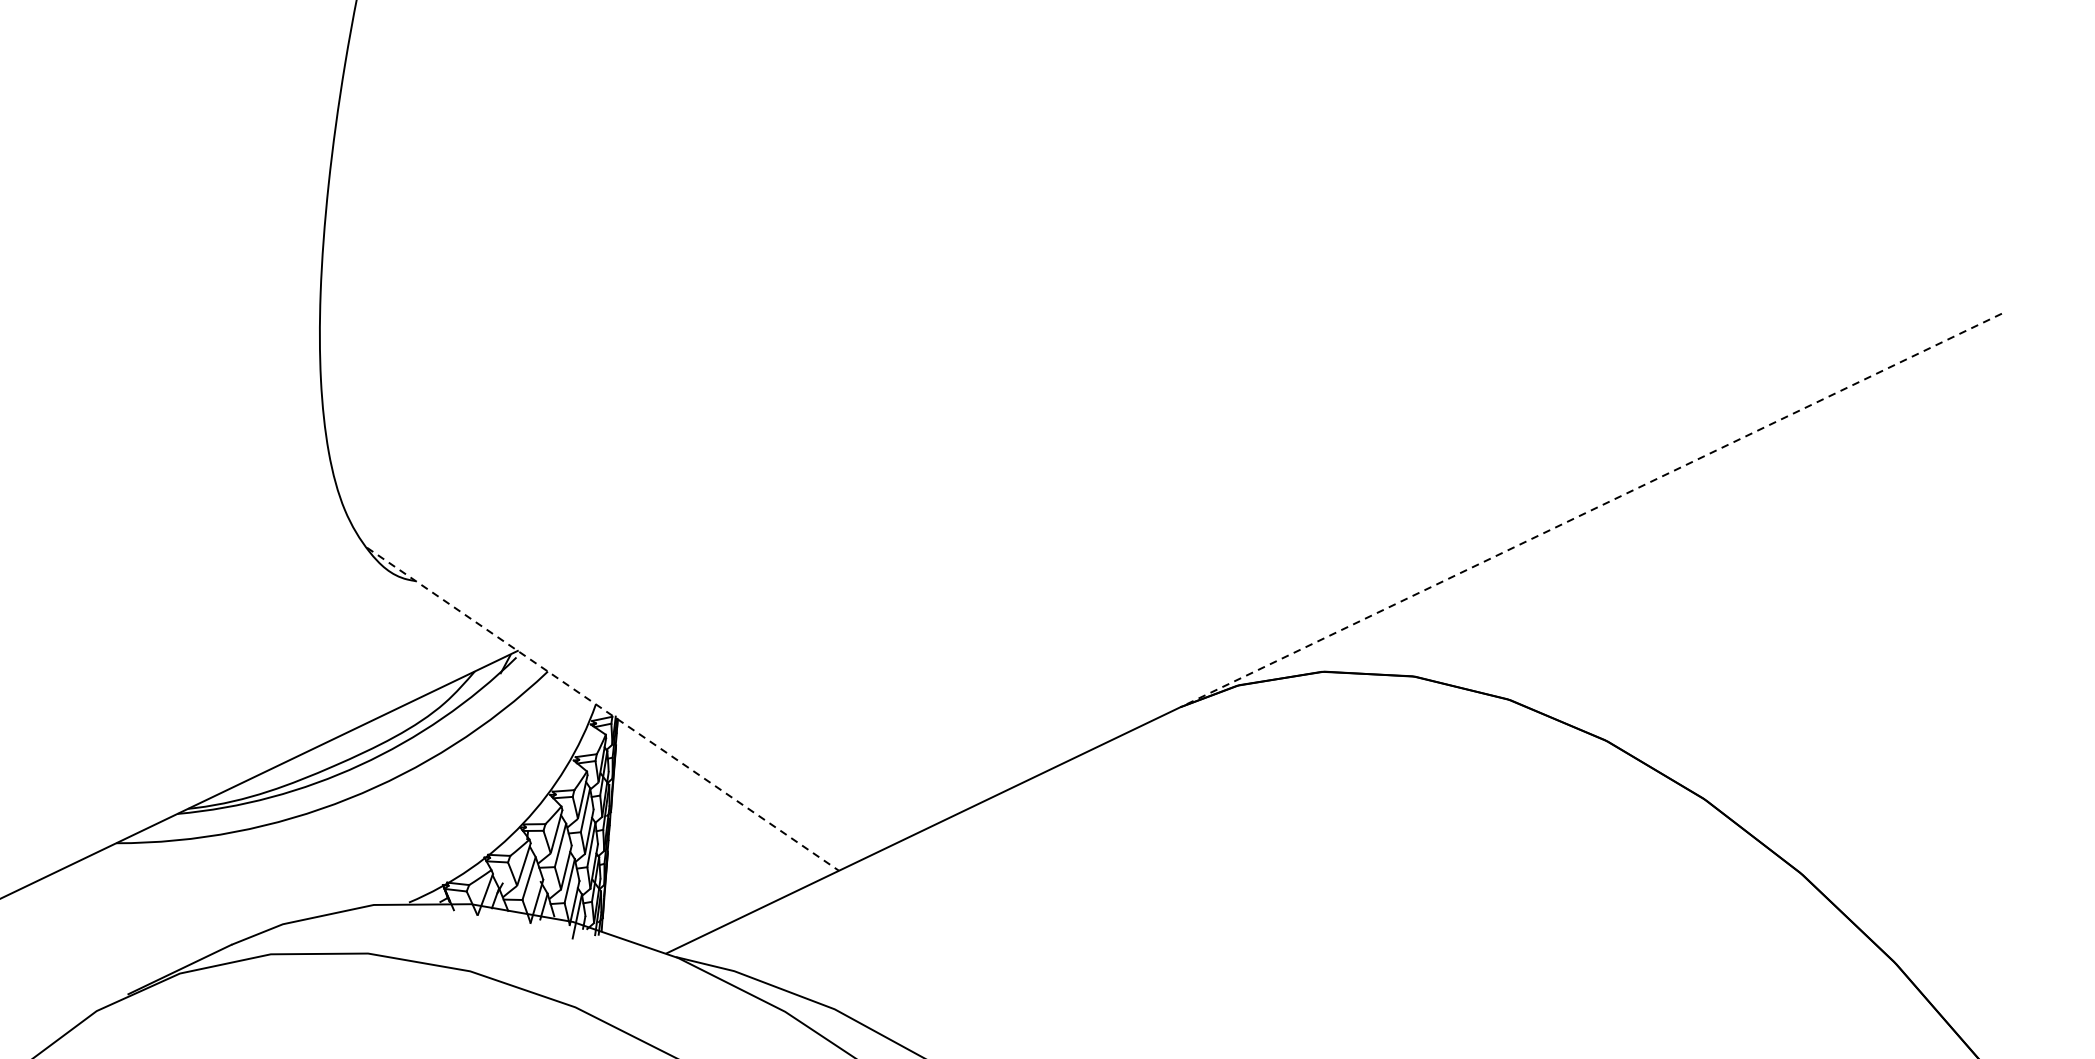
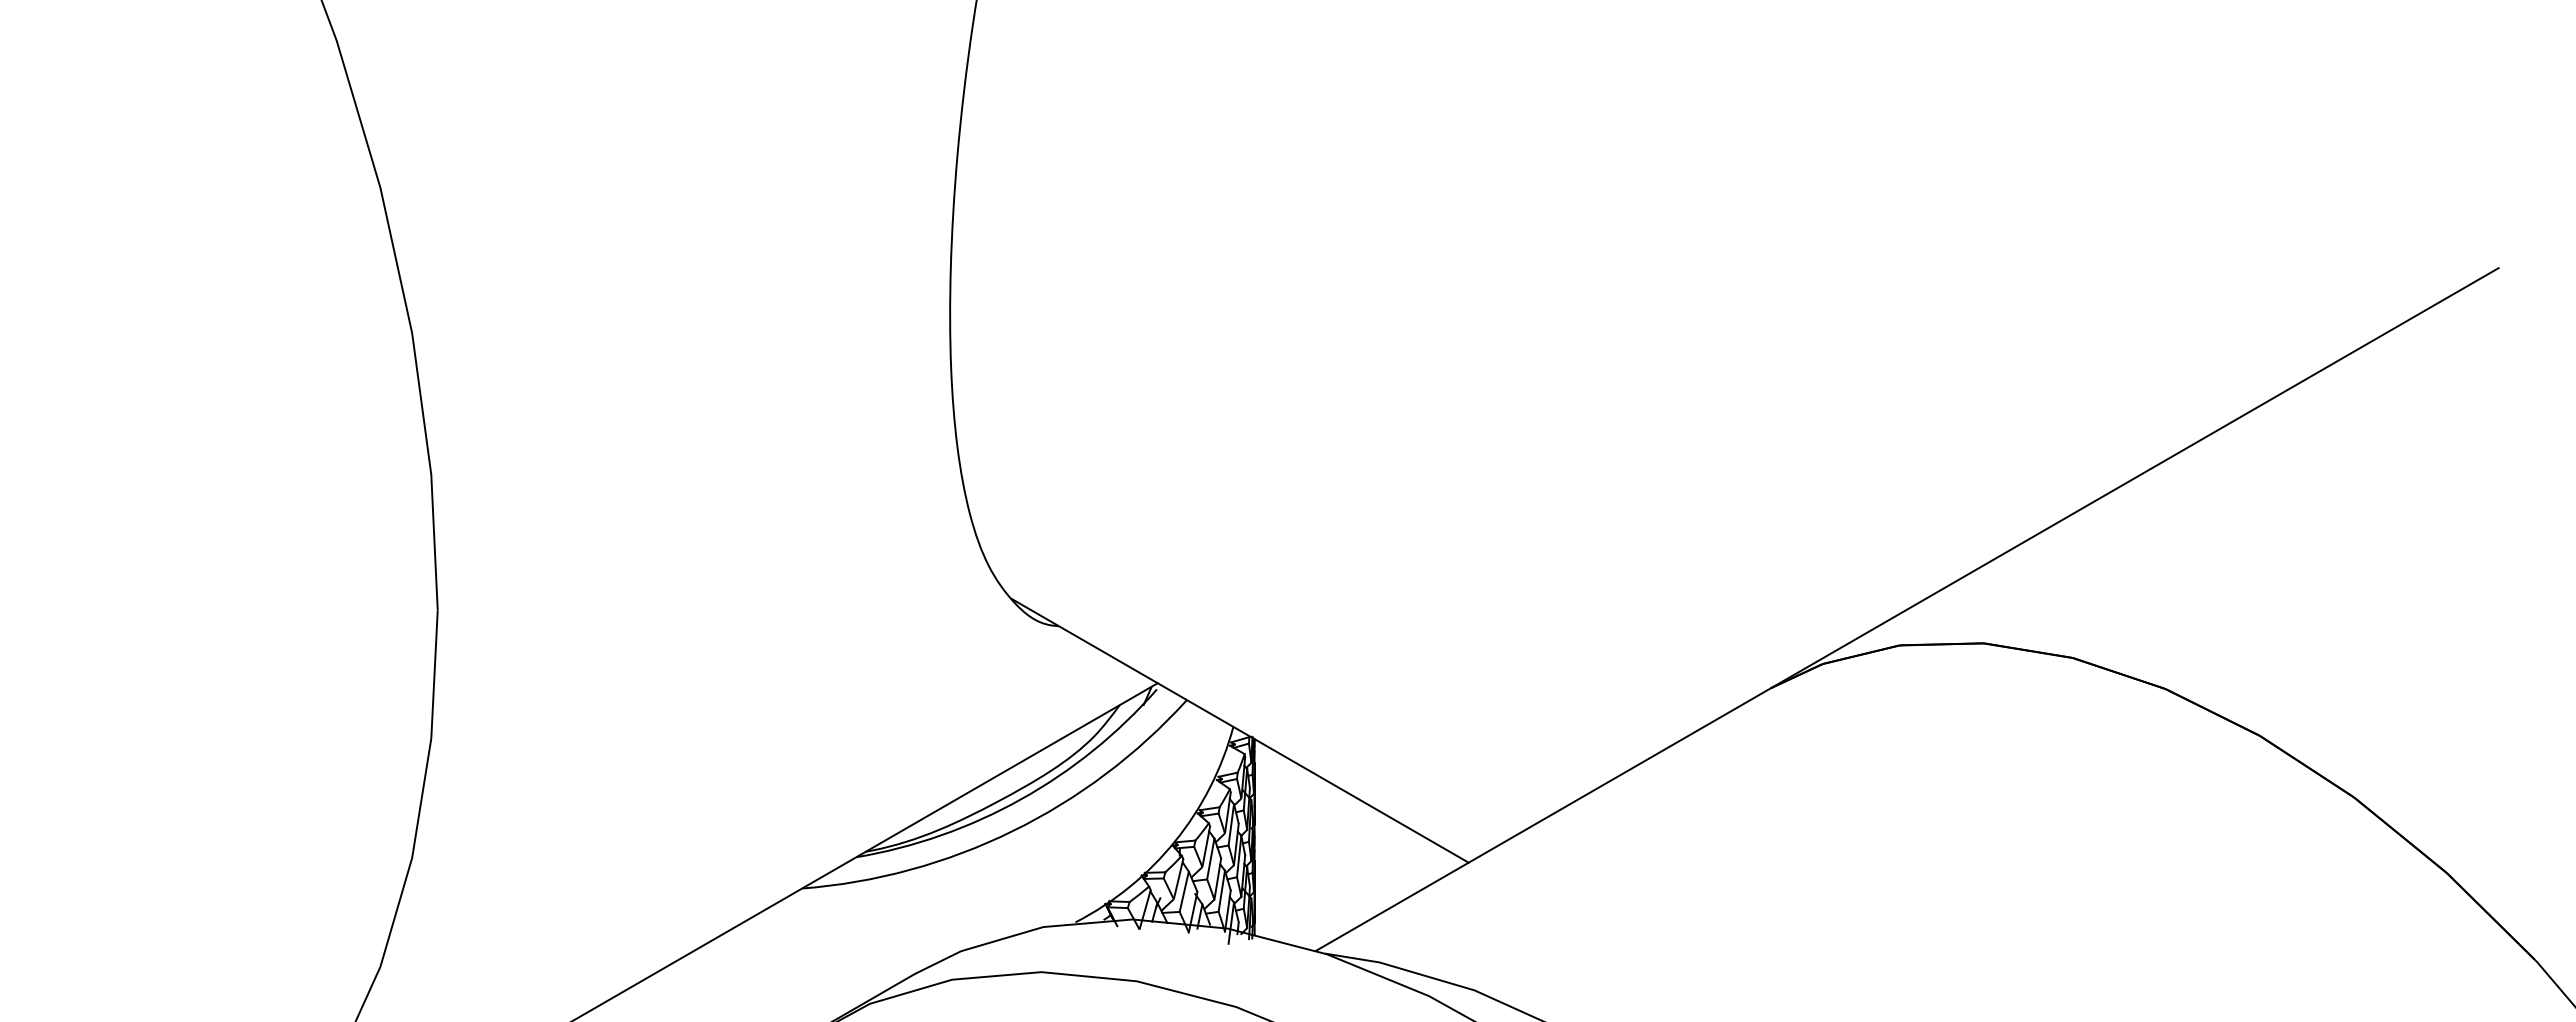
line: (1590, 510) -> (2134, 478), dashed -> solid
line: (603, 708) -> (1240, 730), dashed -> solid

